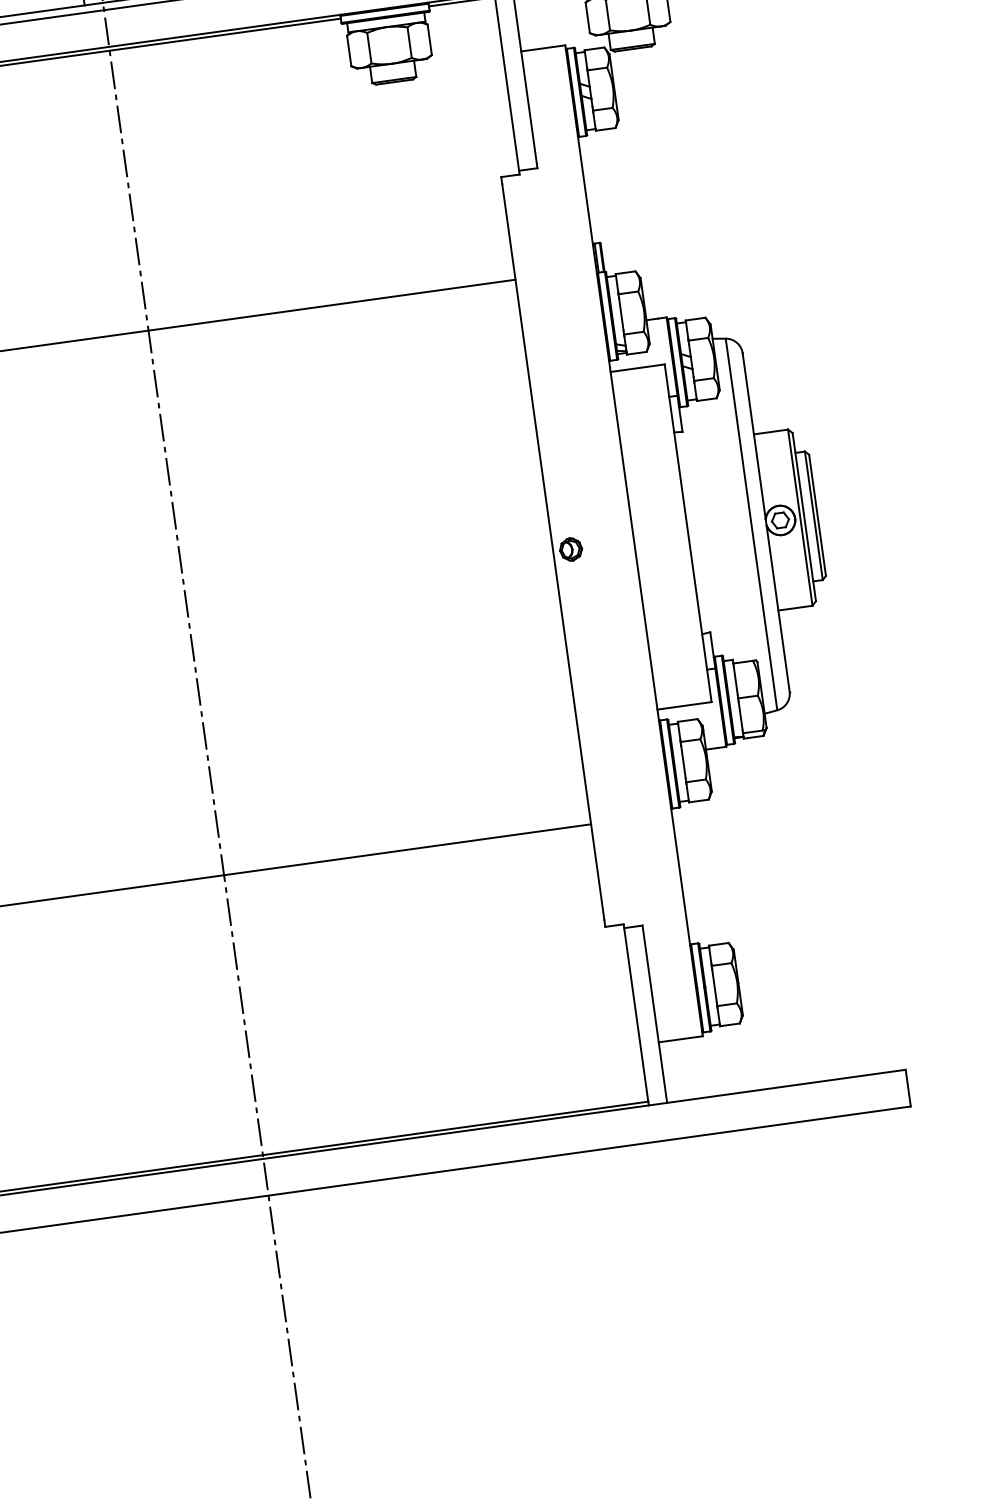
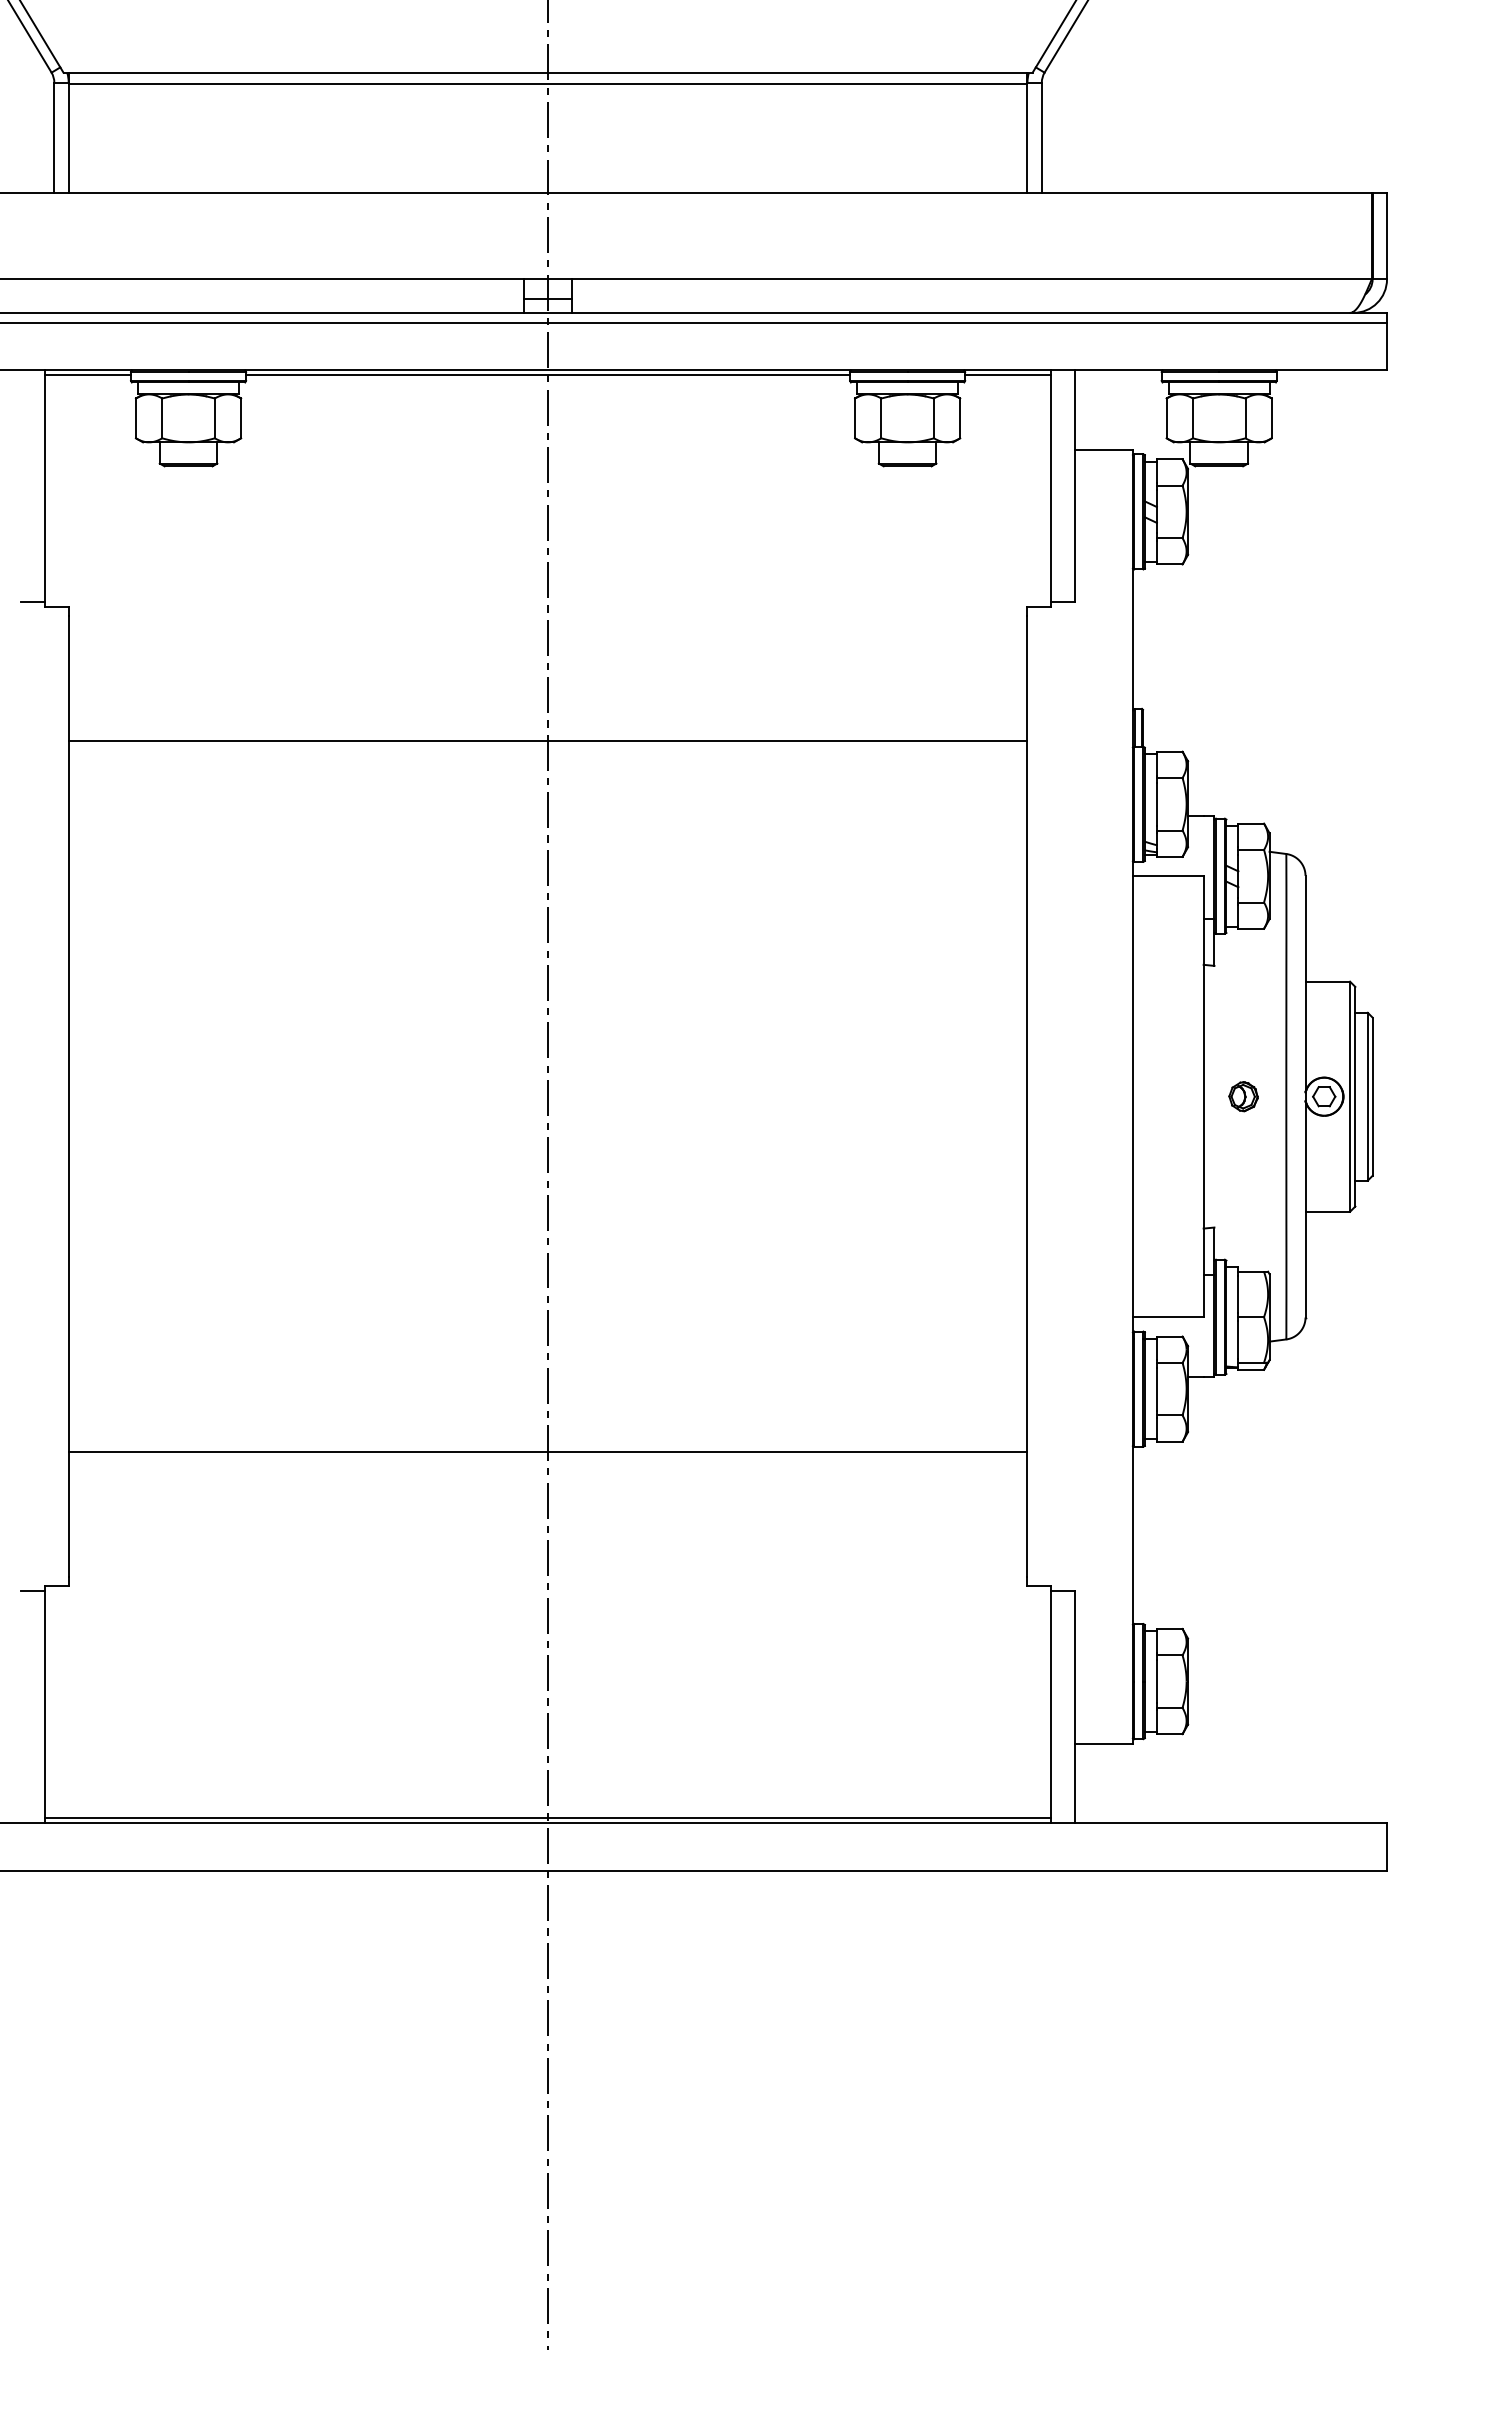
part: (570, 549) -> (1243, 1096), moved

